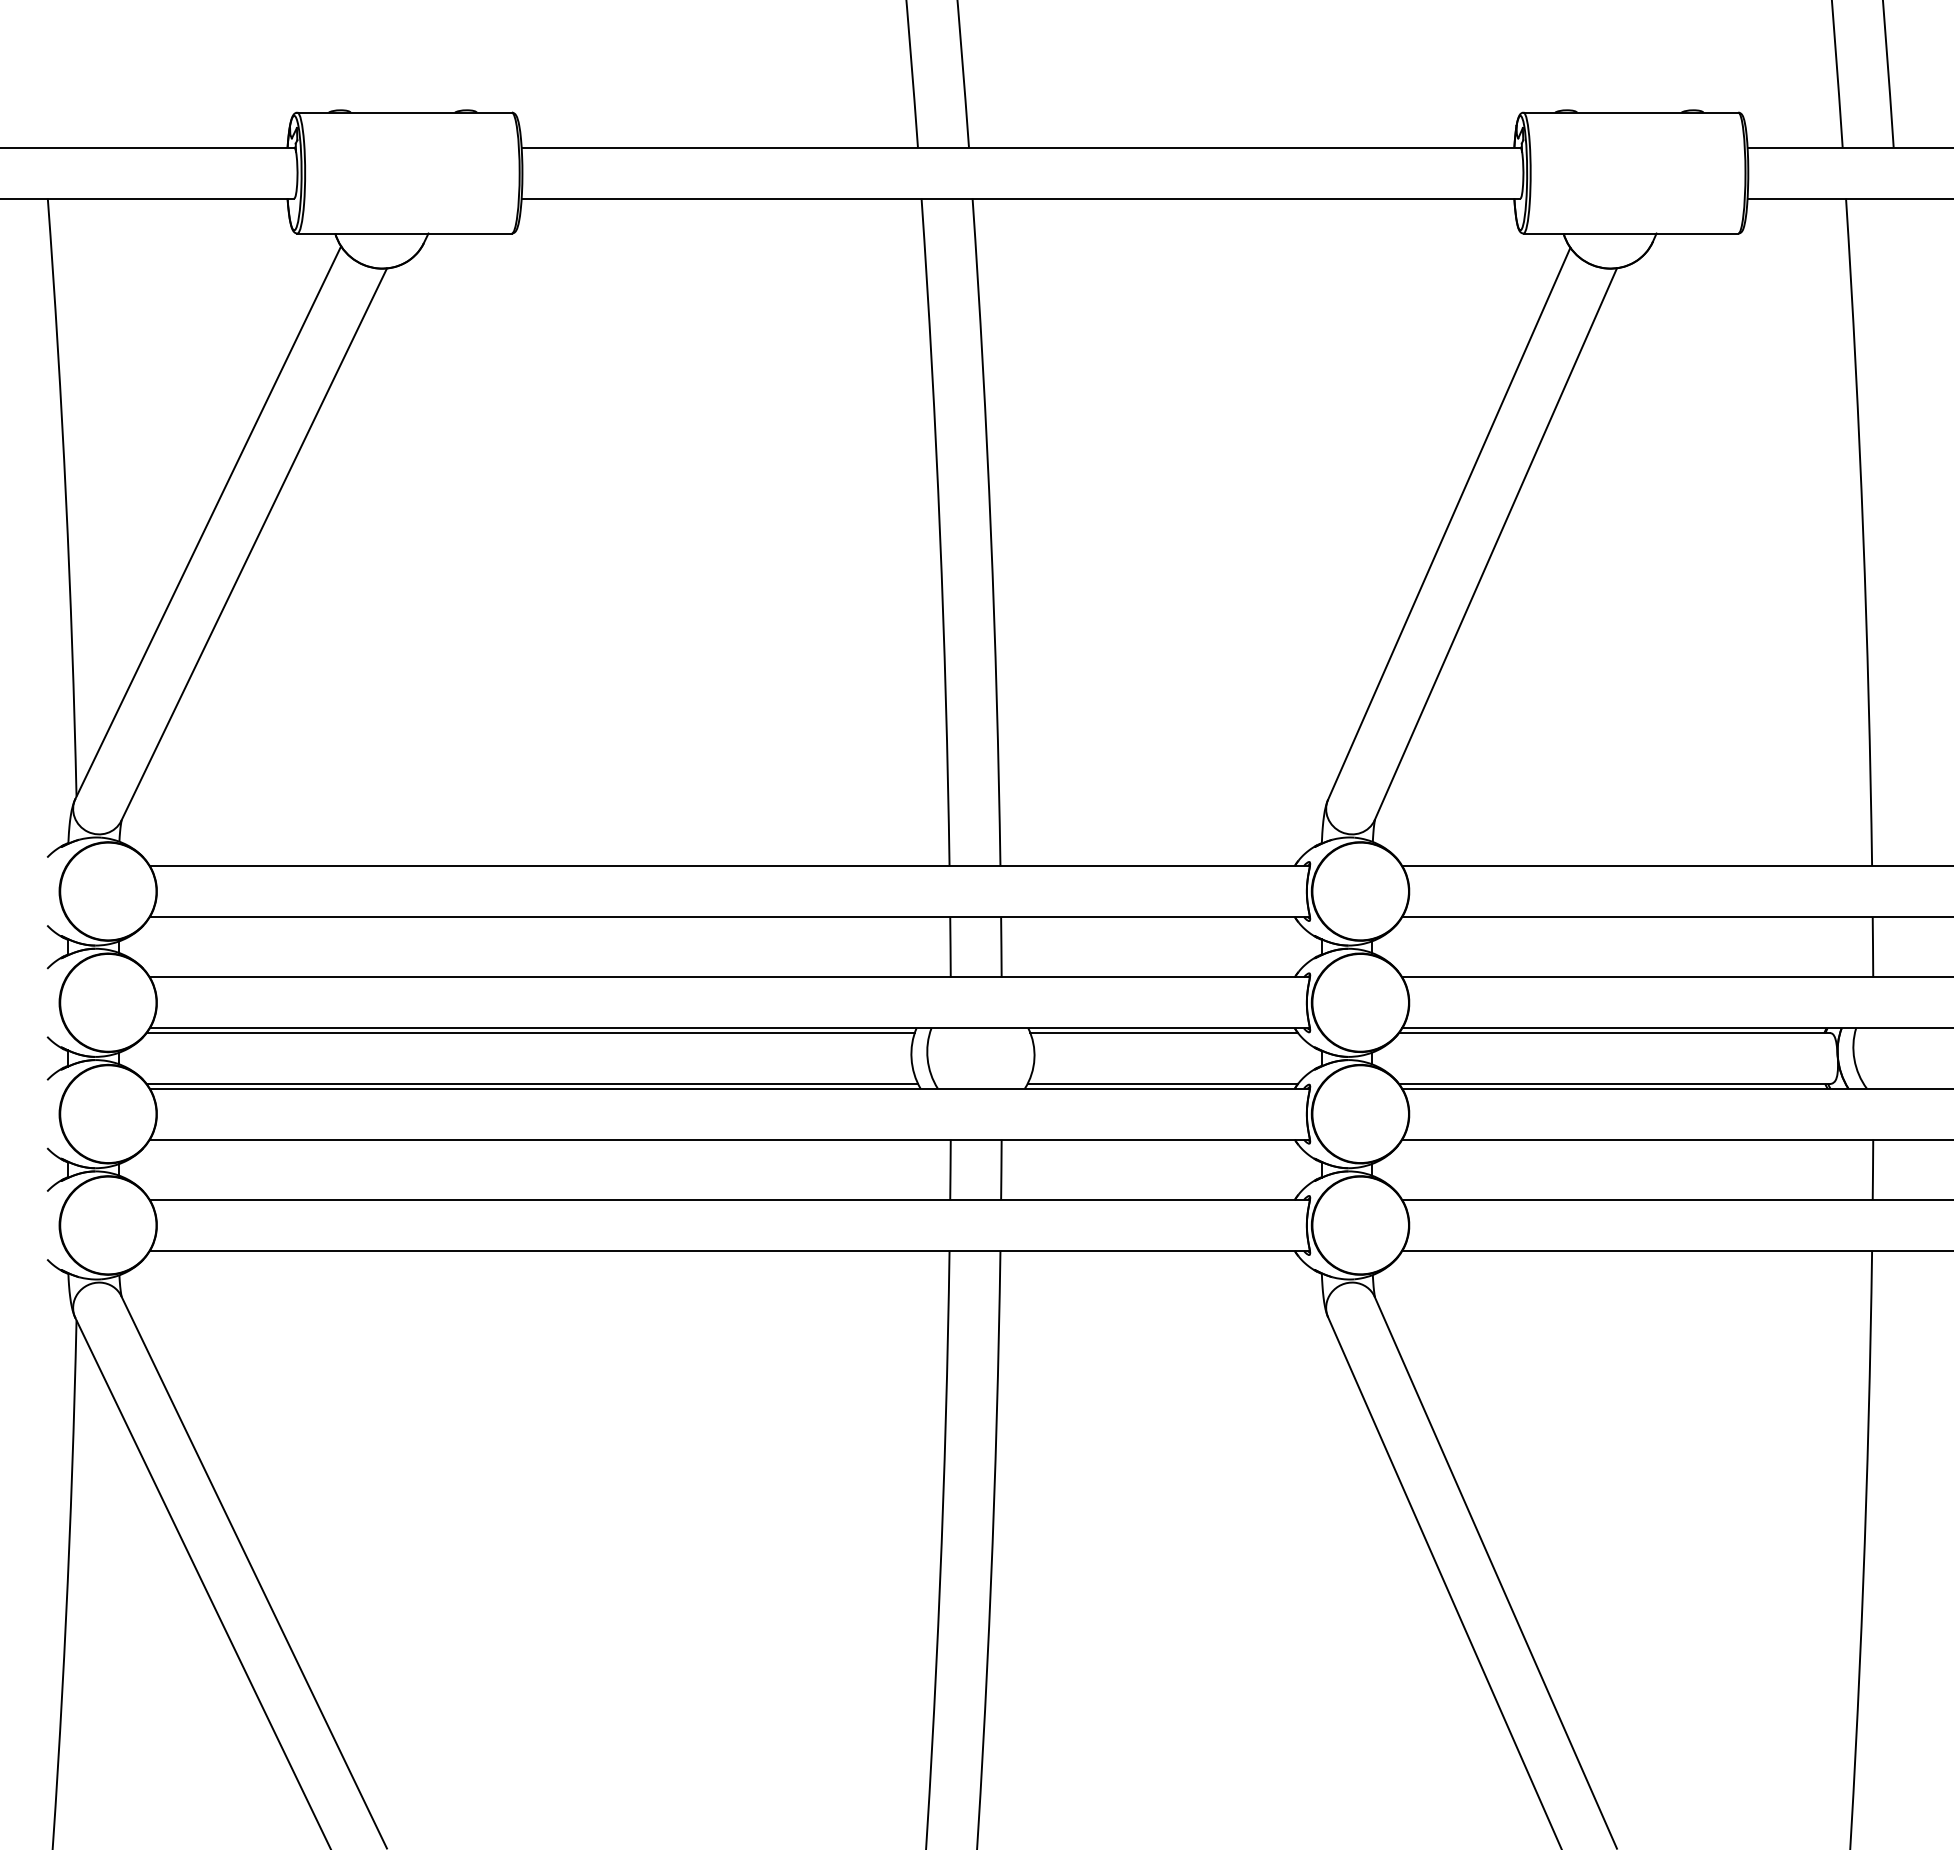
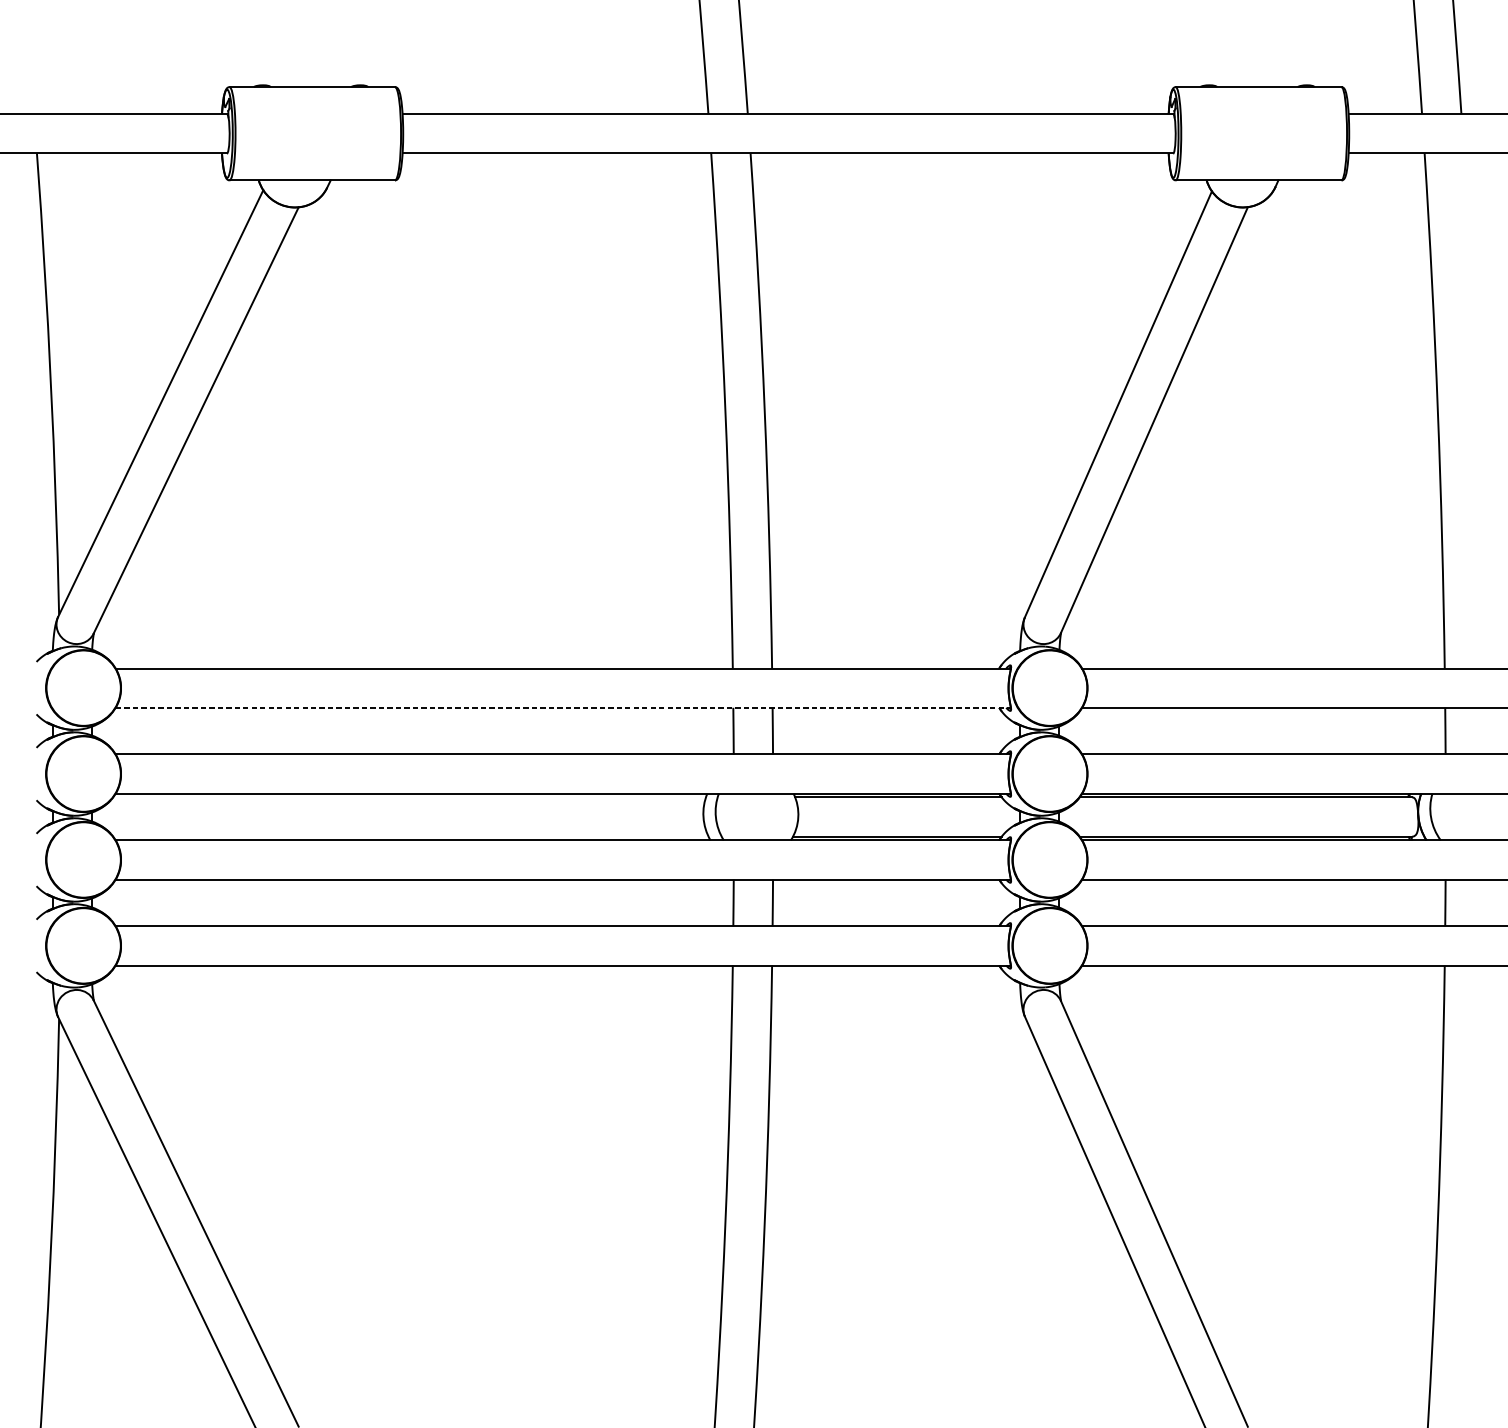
line: (729, 916) -> (563, 707), solid -> dashed
line: (530, 1033) -> (409, 797), removed
line: (532, 1083) -> (410, 836), removed

